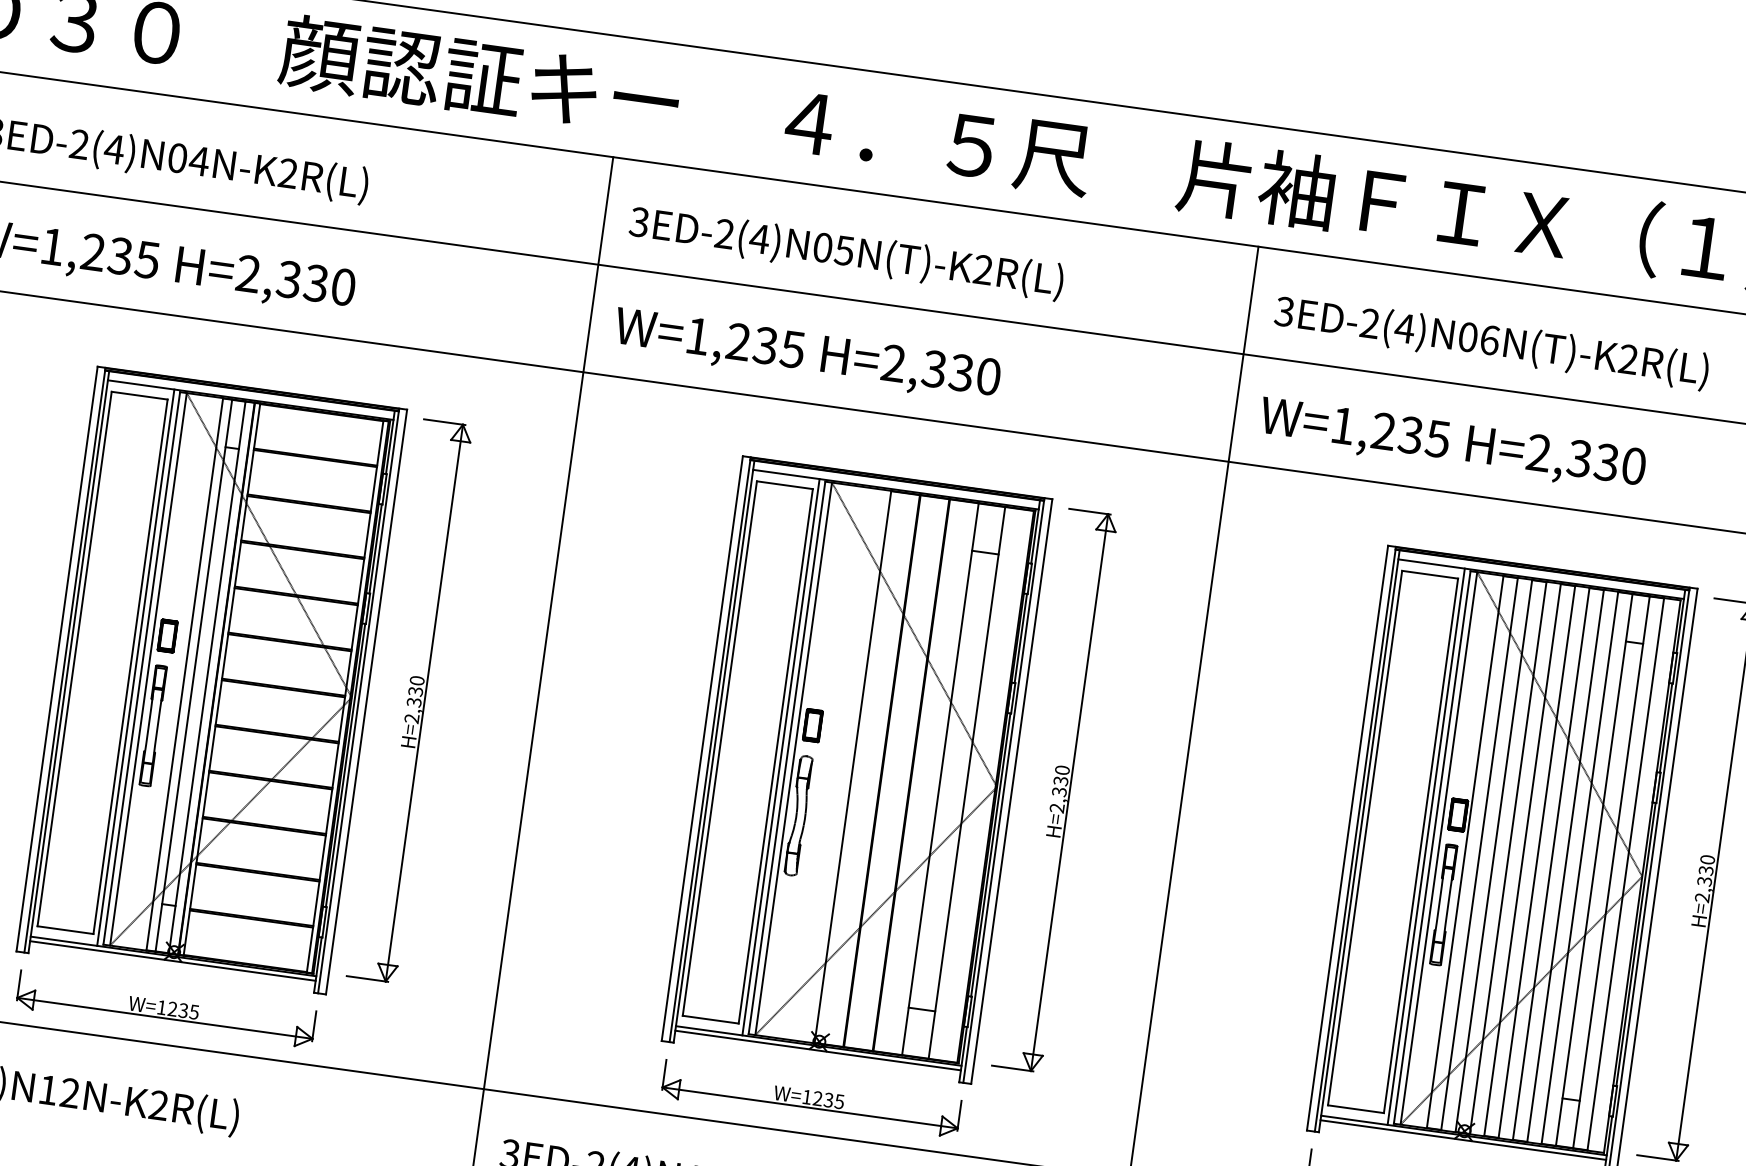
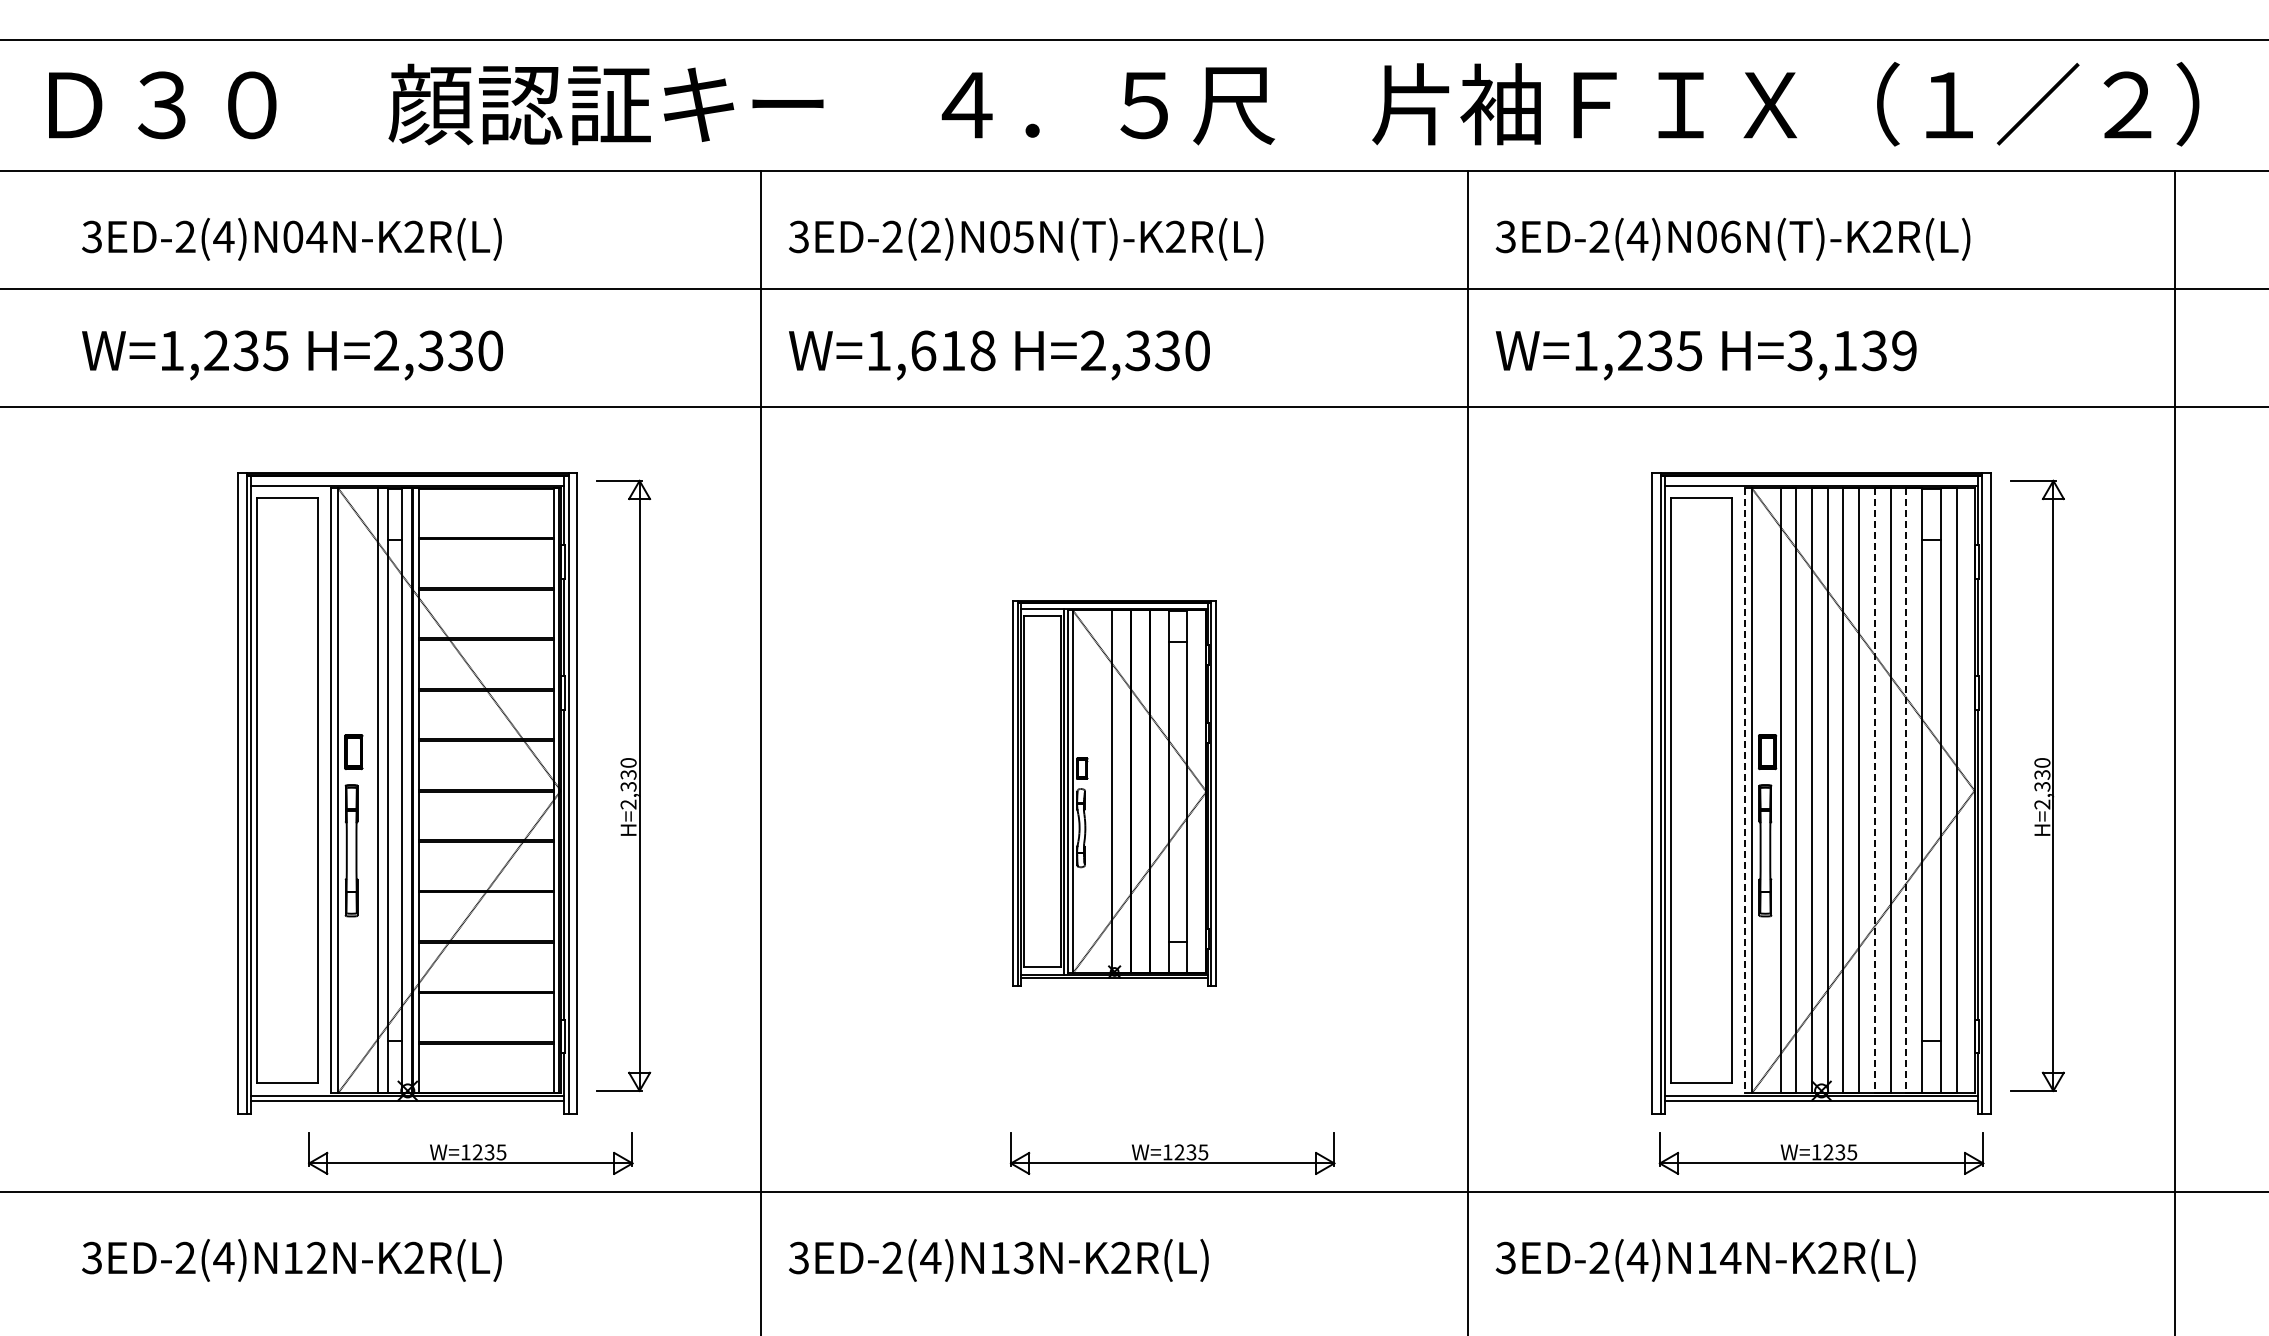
text: (759, 238) -> (930, 236), 3ED-2(4)N05N(T)-K2R(L) -> 3ED-2(2)N05N(T)-K2R(L)
text: (766, 345) -> (953, 350), W=1,235 -> W=1,618
text: (1585, 459) -> (1851, 350), H=2,330 -> H=3,139
line: (136, 667) -> (324, 790), removed
part: (856, 770) -> (1114, 793), size x0.6
part: (1055, 790) -> (1330, 785), removed
line: (1425, 846) -> (1737, 790), removed
line: (1432, 847) -> (1744, 790), solid -> dashed
line: (1550, 863) -> (1874, 790), solid -> dashed
line: (1580, 867) -> (1906, 790), solid -> dashed
part: (165, 1009) -> (470, 1153), moved
part: (811, 1098) -> (1172, 1153), moved

